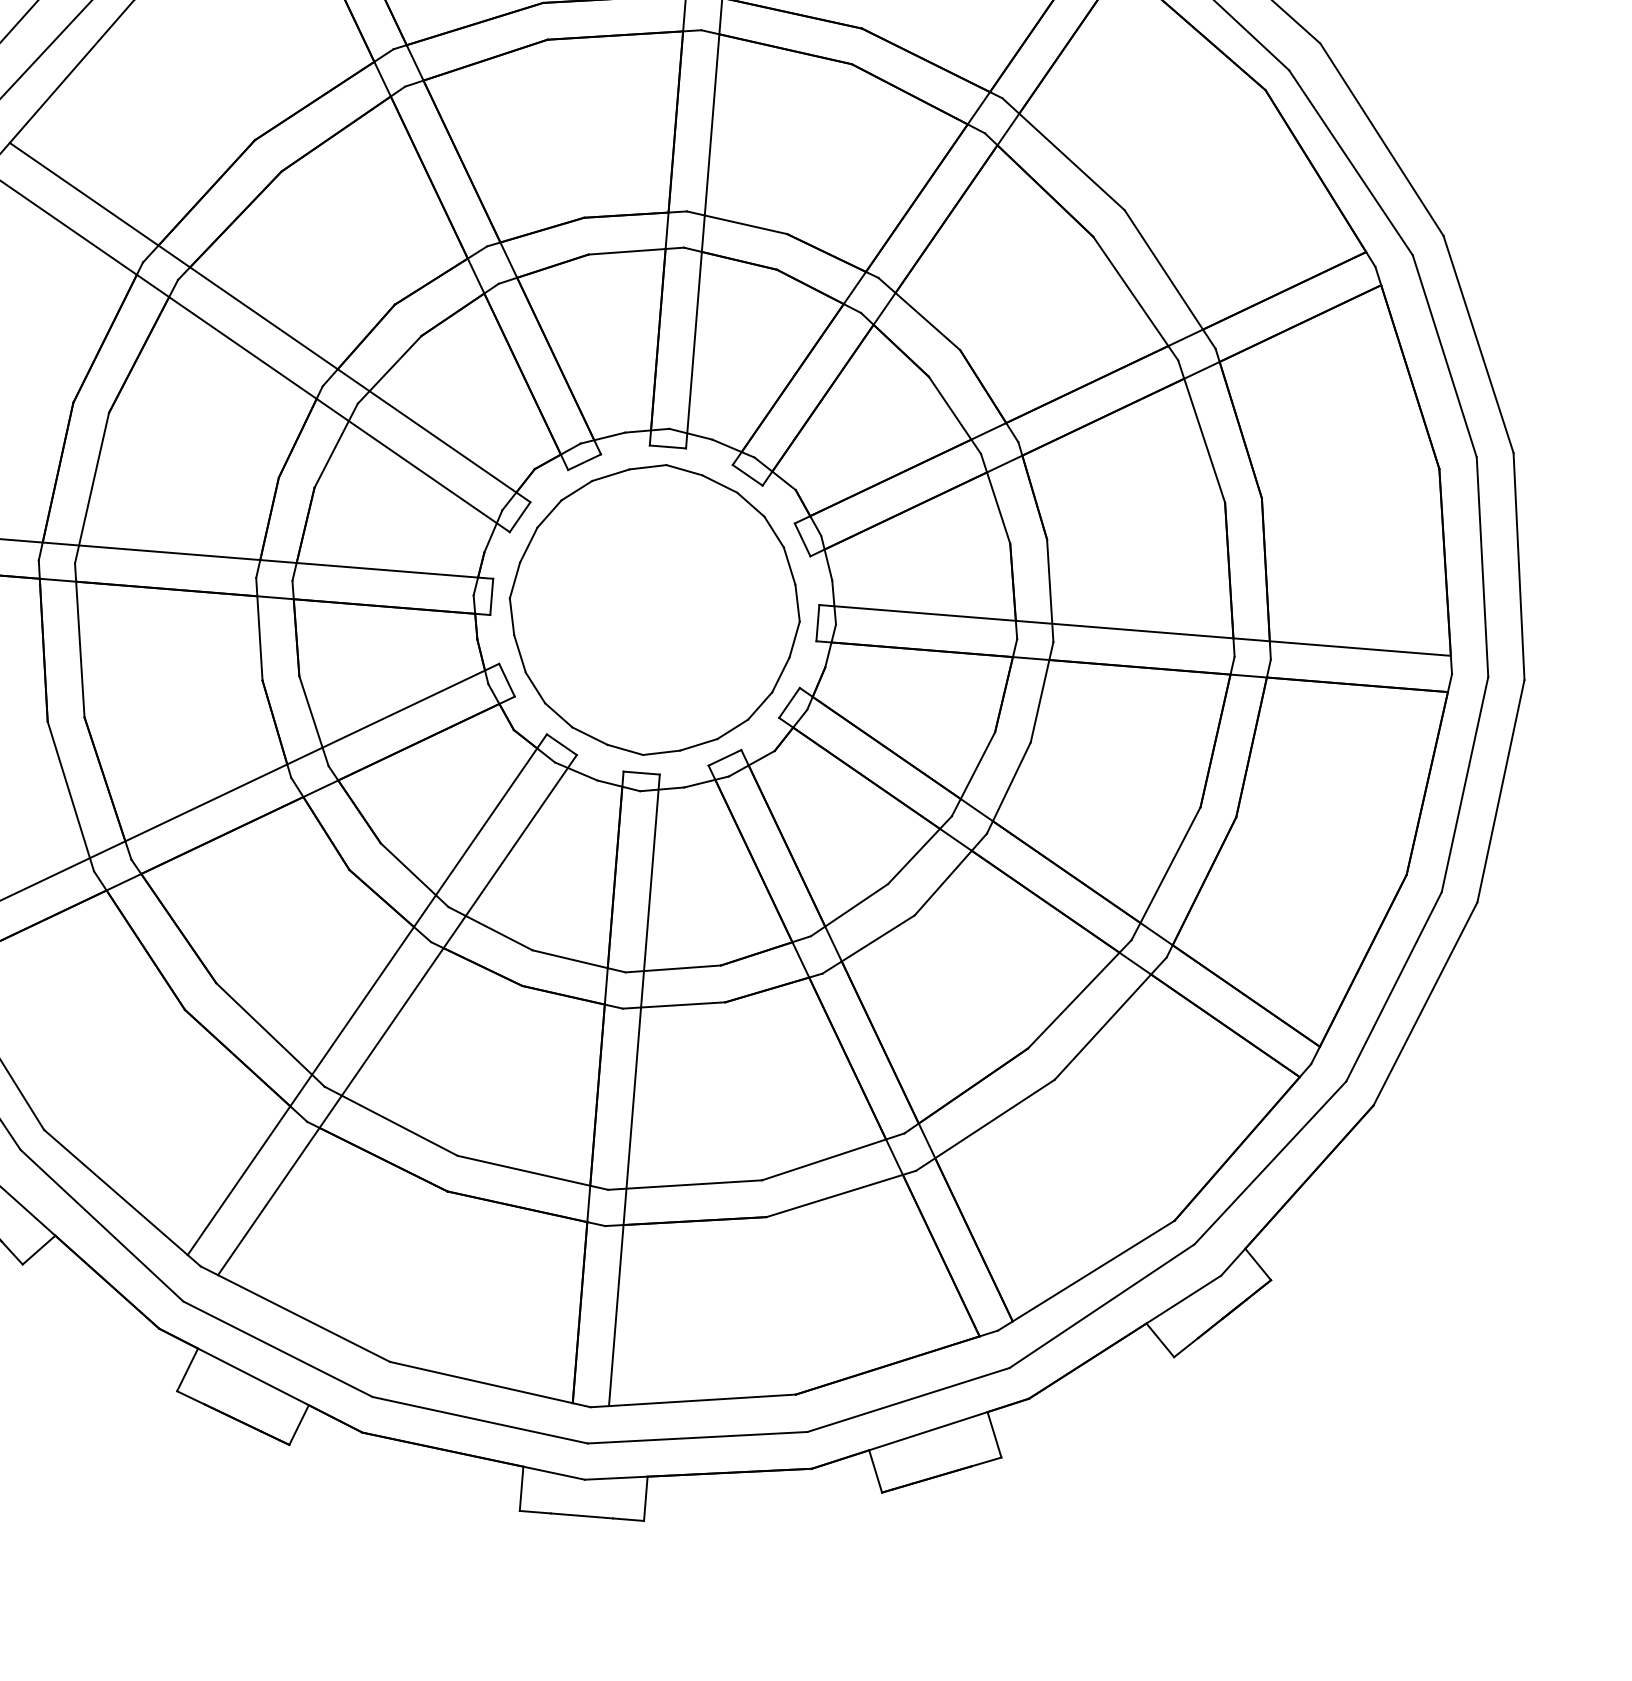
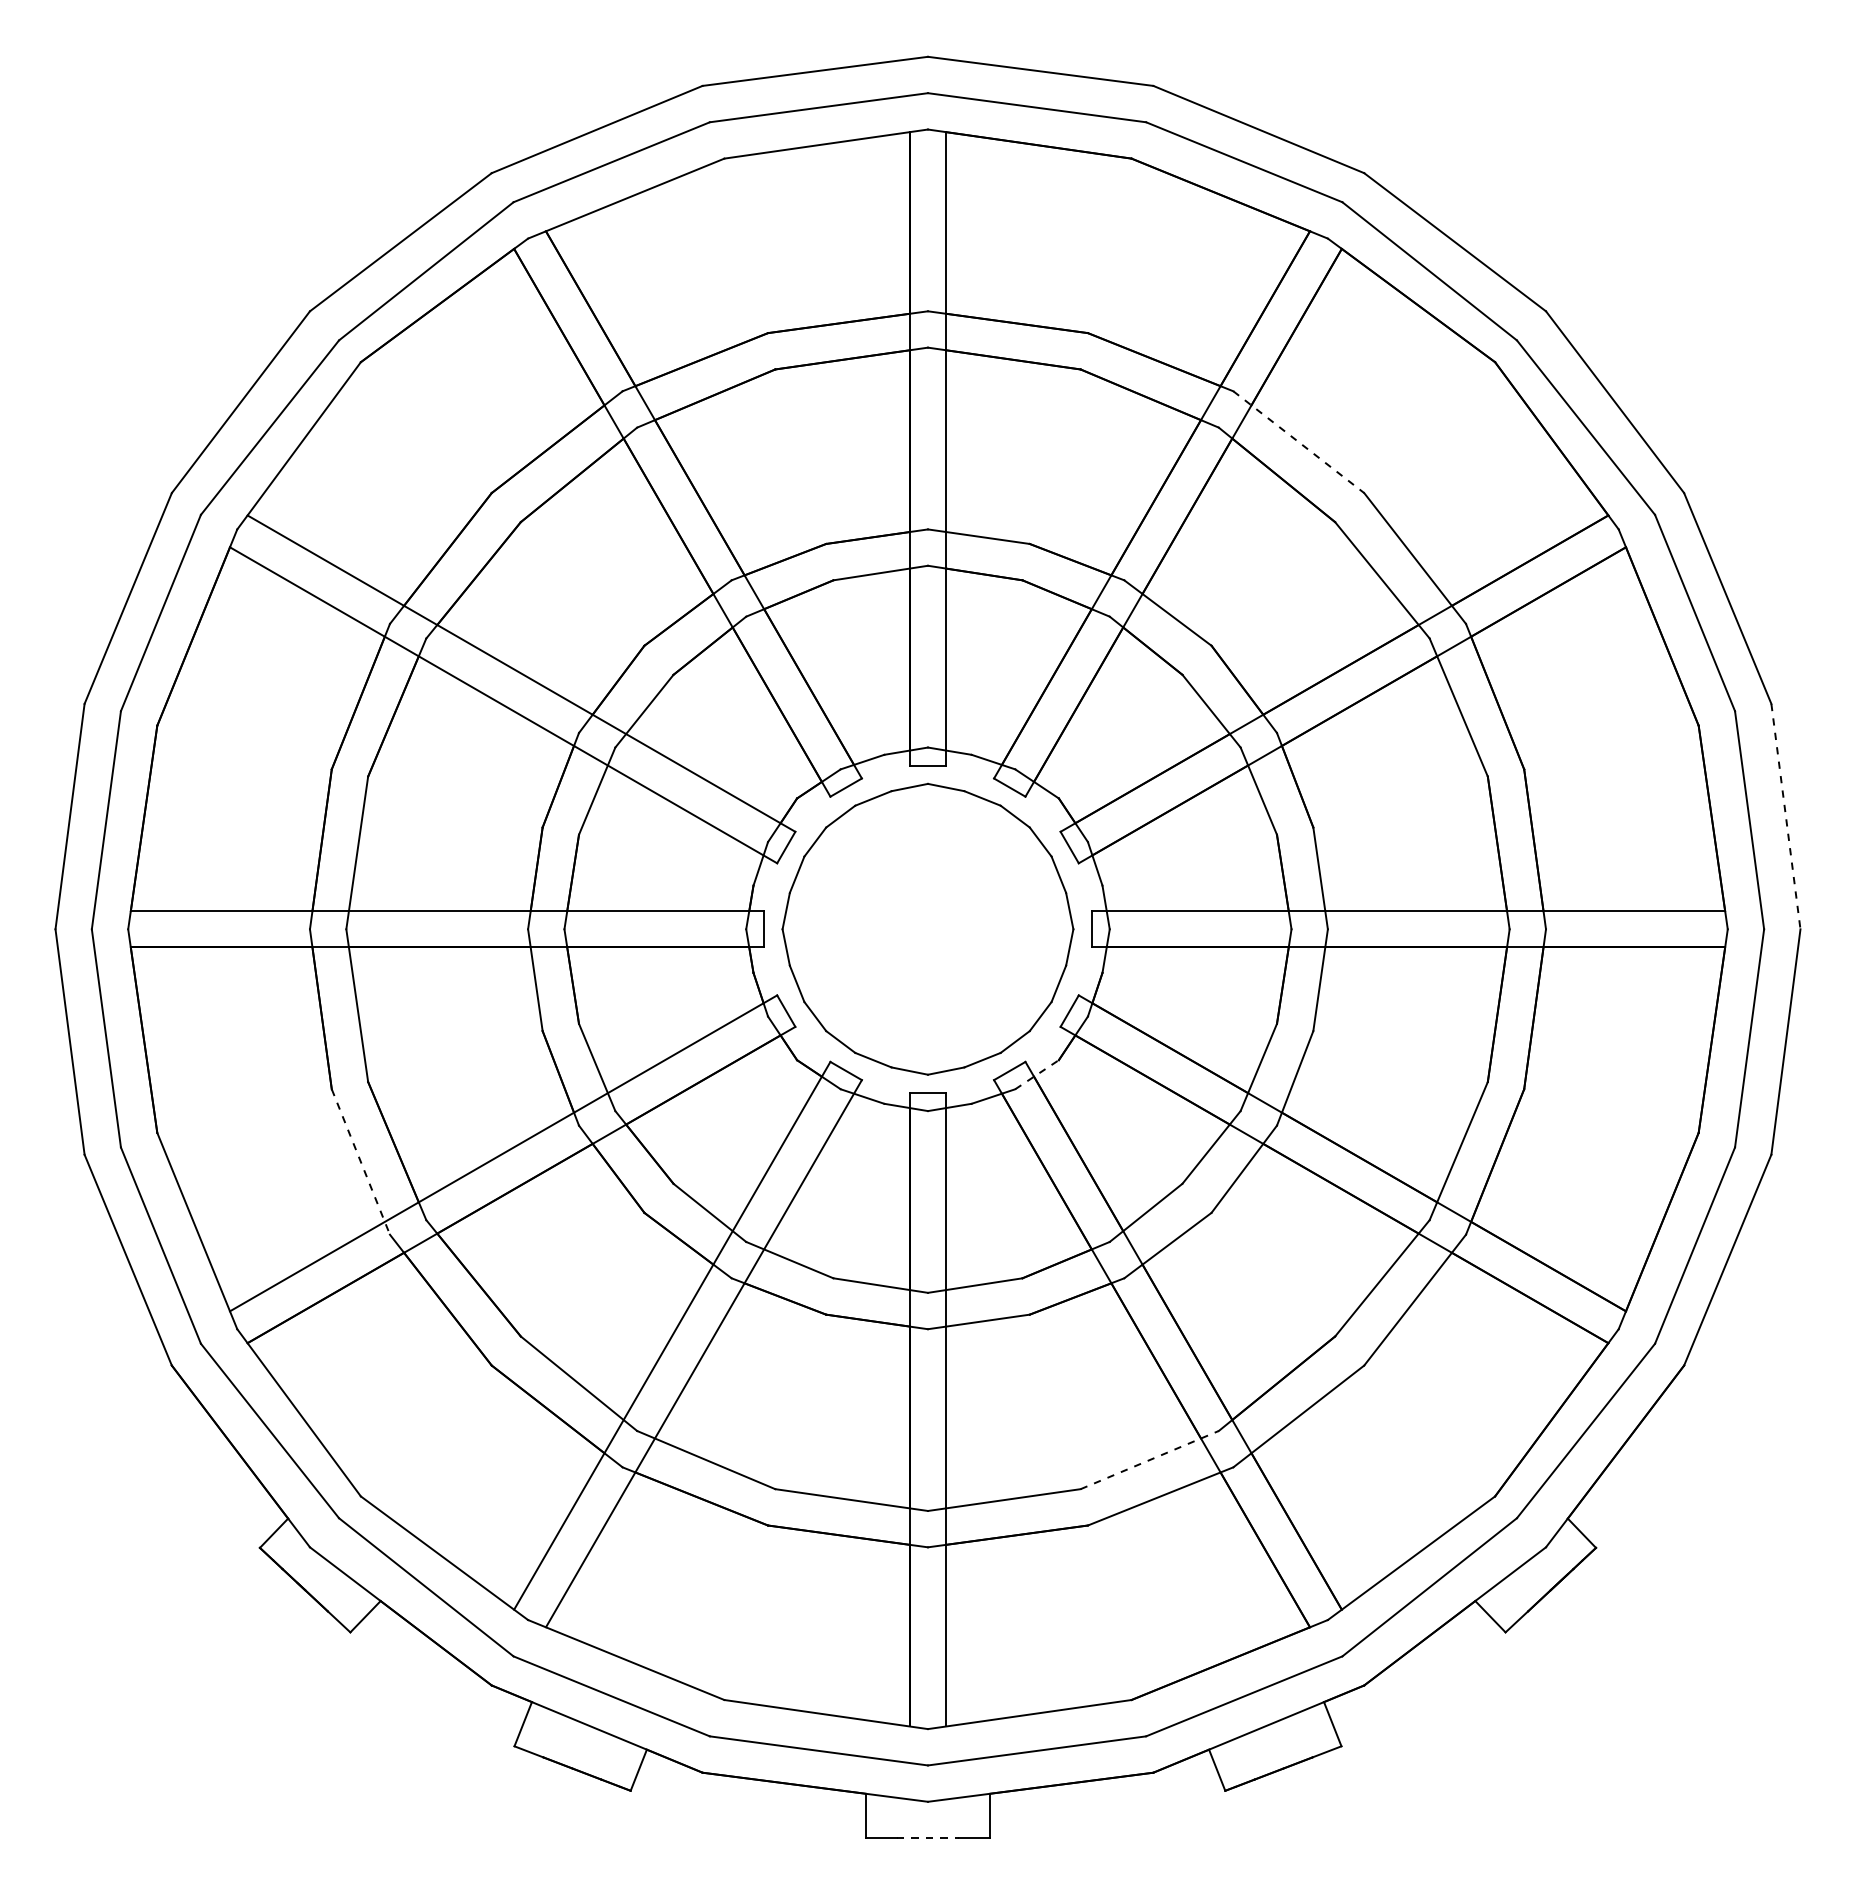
line: (1063, 154) -> (1298, 442), solid -> dashed
line: (1518, 566) -> (1785, 816), solid -> dashed
line: (752, 763) -> (1037, 1074), solid -> dashed
line: (71, 797) -> (361, 1162), solid -> dashed
line: (833, 1157) -> (1149, 1460), solid -> dashed
line: (582, 1516) -> (928, 1838), solid -> dashed

